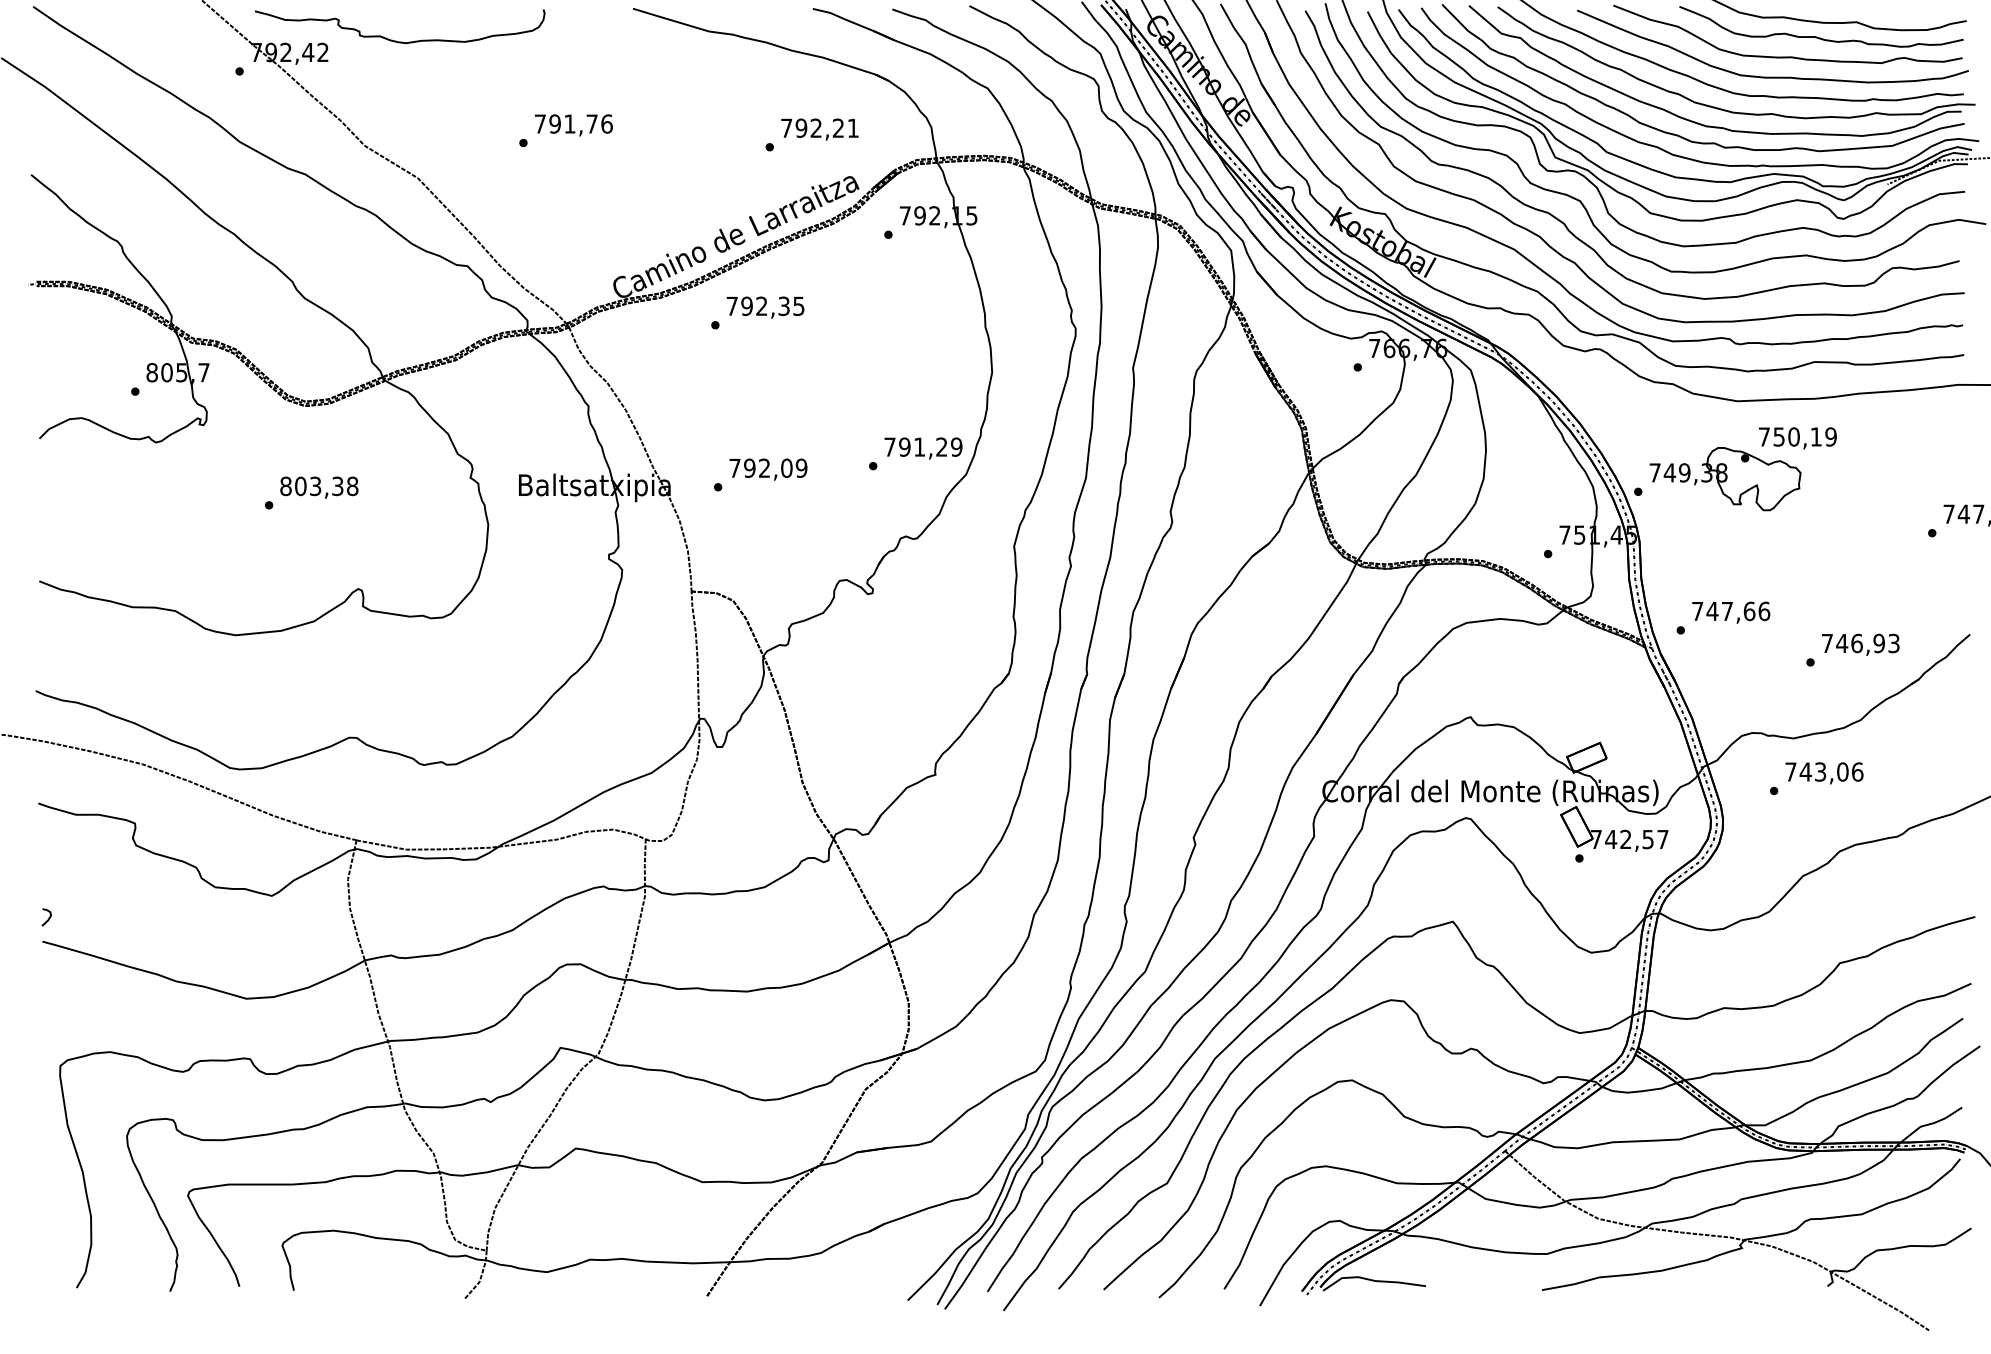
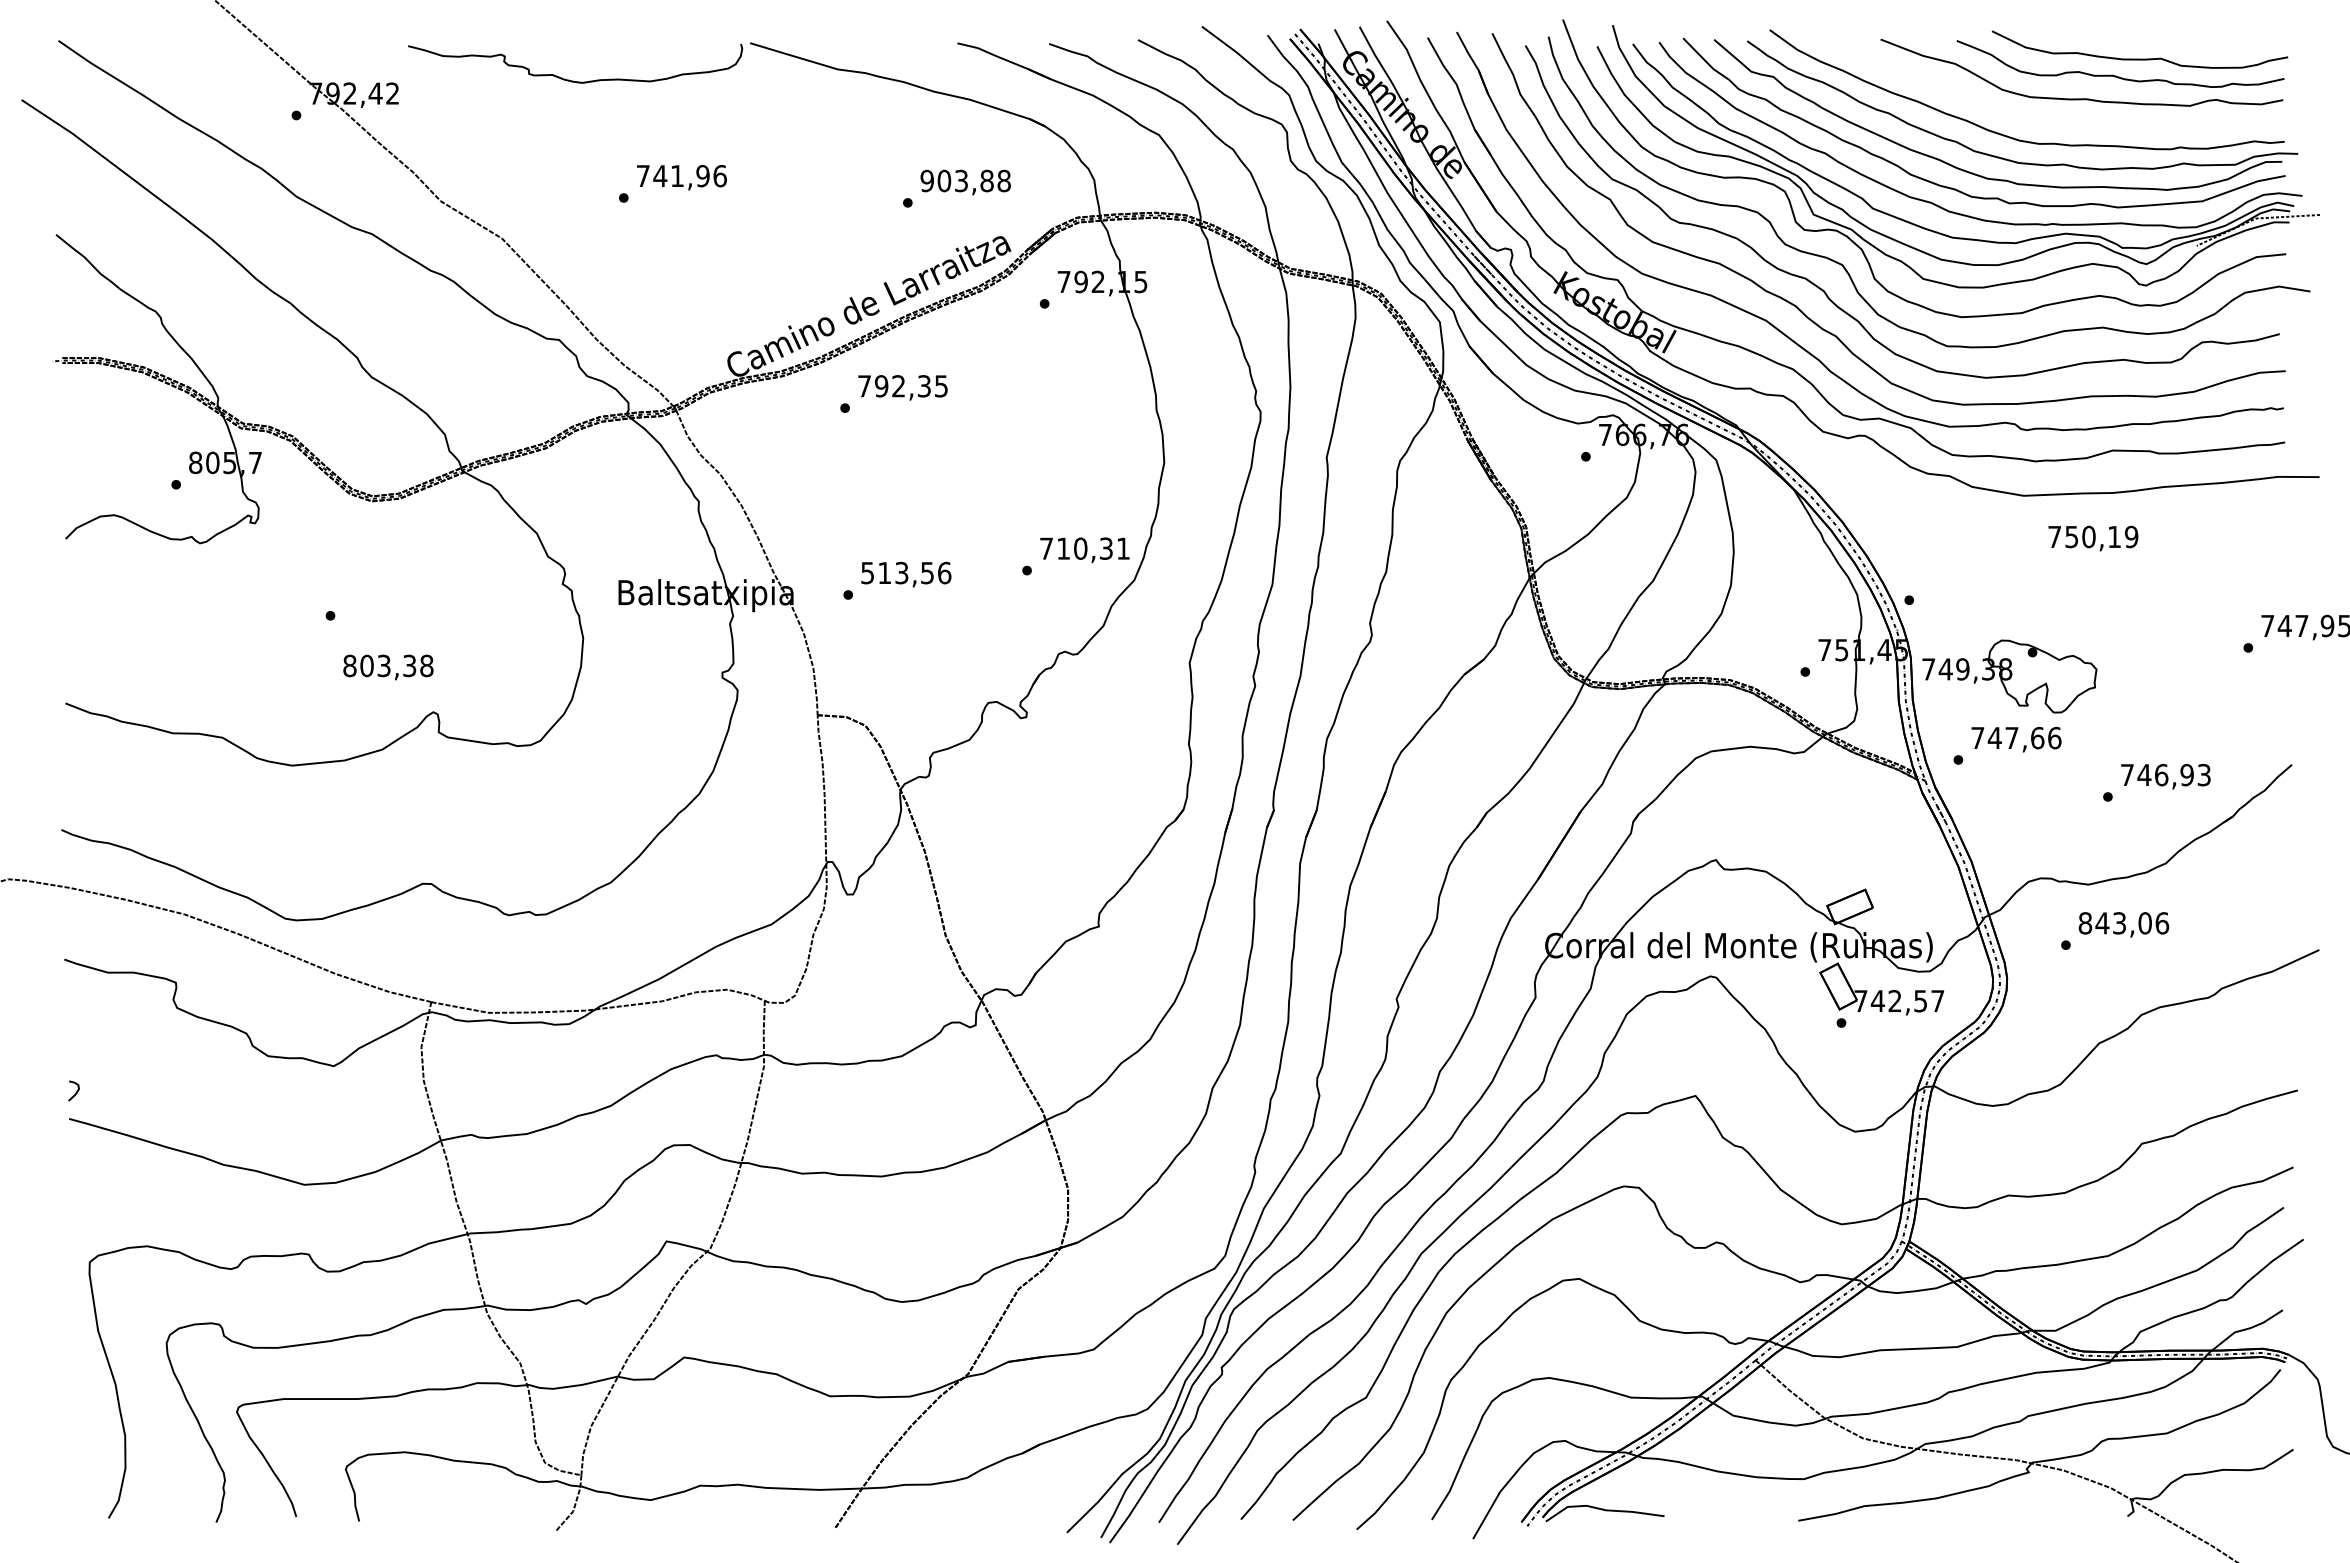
curve: (394, 40) -> (569, 79), moved
curve: (1772, 76) -> (2064, 121), removed
text: (573, 123) -> (681, 175), 791,76 -> 741,96
text: (819, 127) -> (965, 180), 792,21 -> 903,88
text: (930, 446) -> (1093, 548), 791,29 -> 710,31
text: (768, 467) -> (906, 572), 792,09 -> 513,56
part: (1725, 479) -> (2009, 676), moved
text: (319, 487) -> (388, 667), moved
text: (1791, 772) -> (2085, 923), 743,06 -> 843,06

